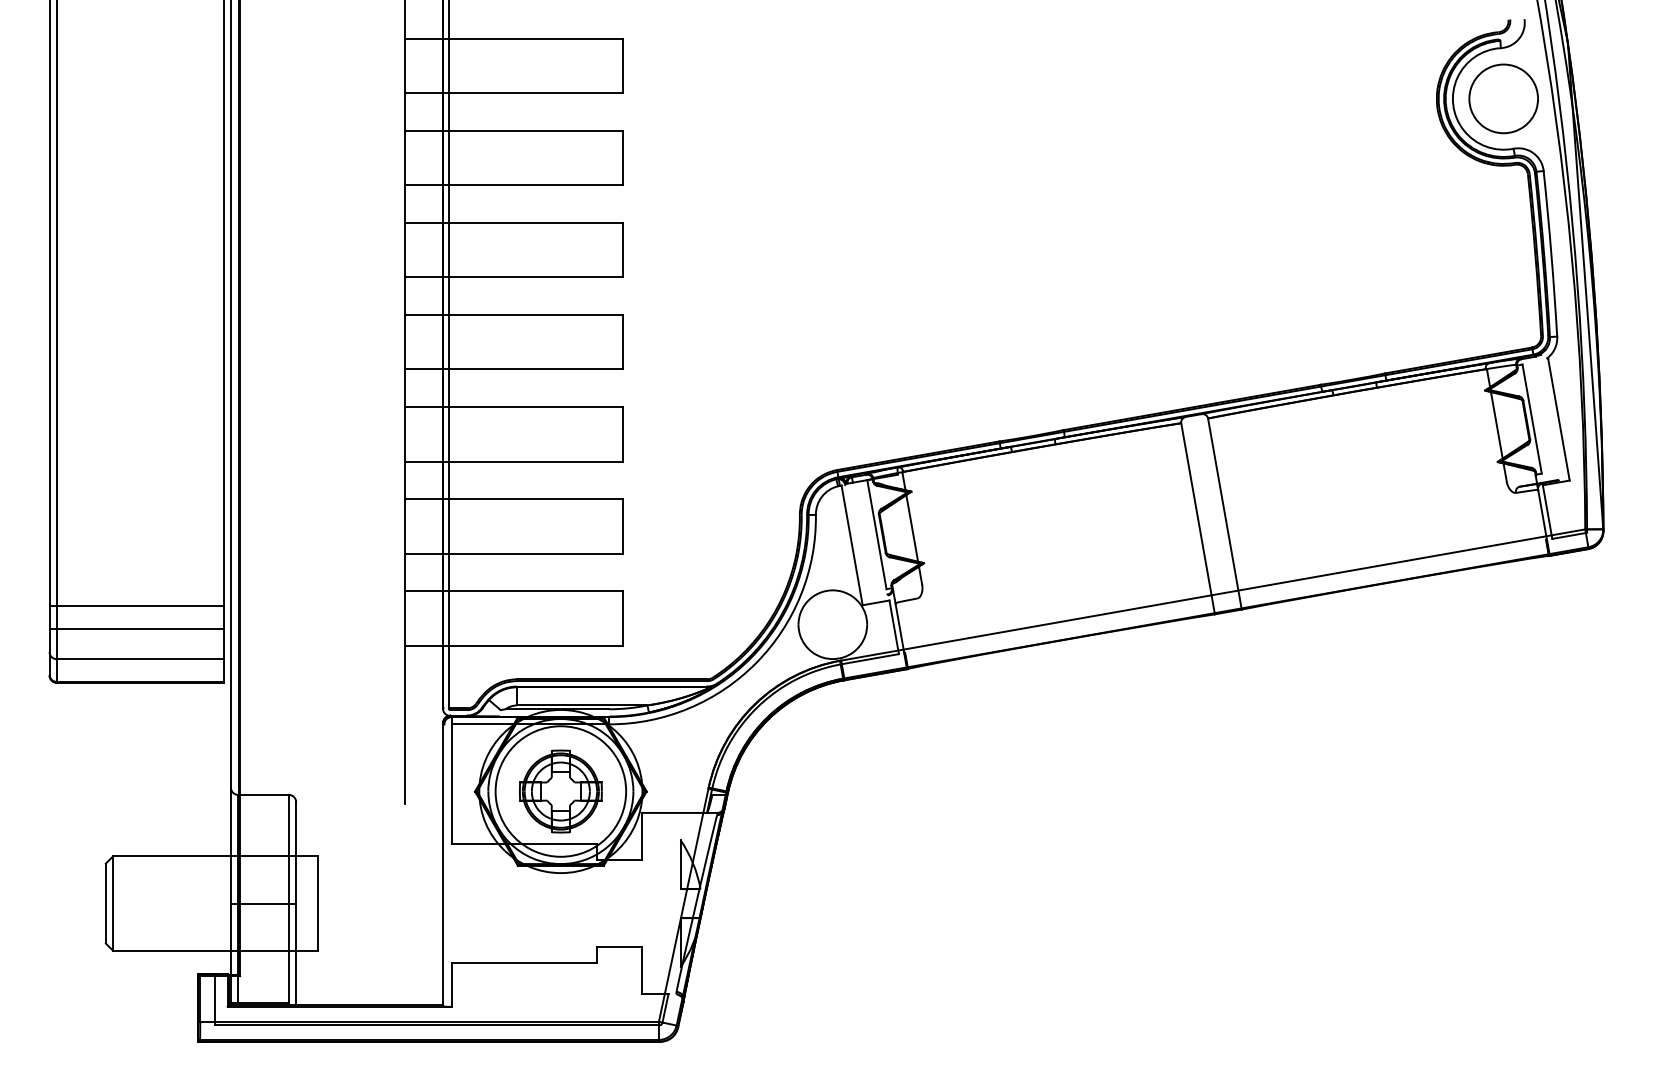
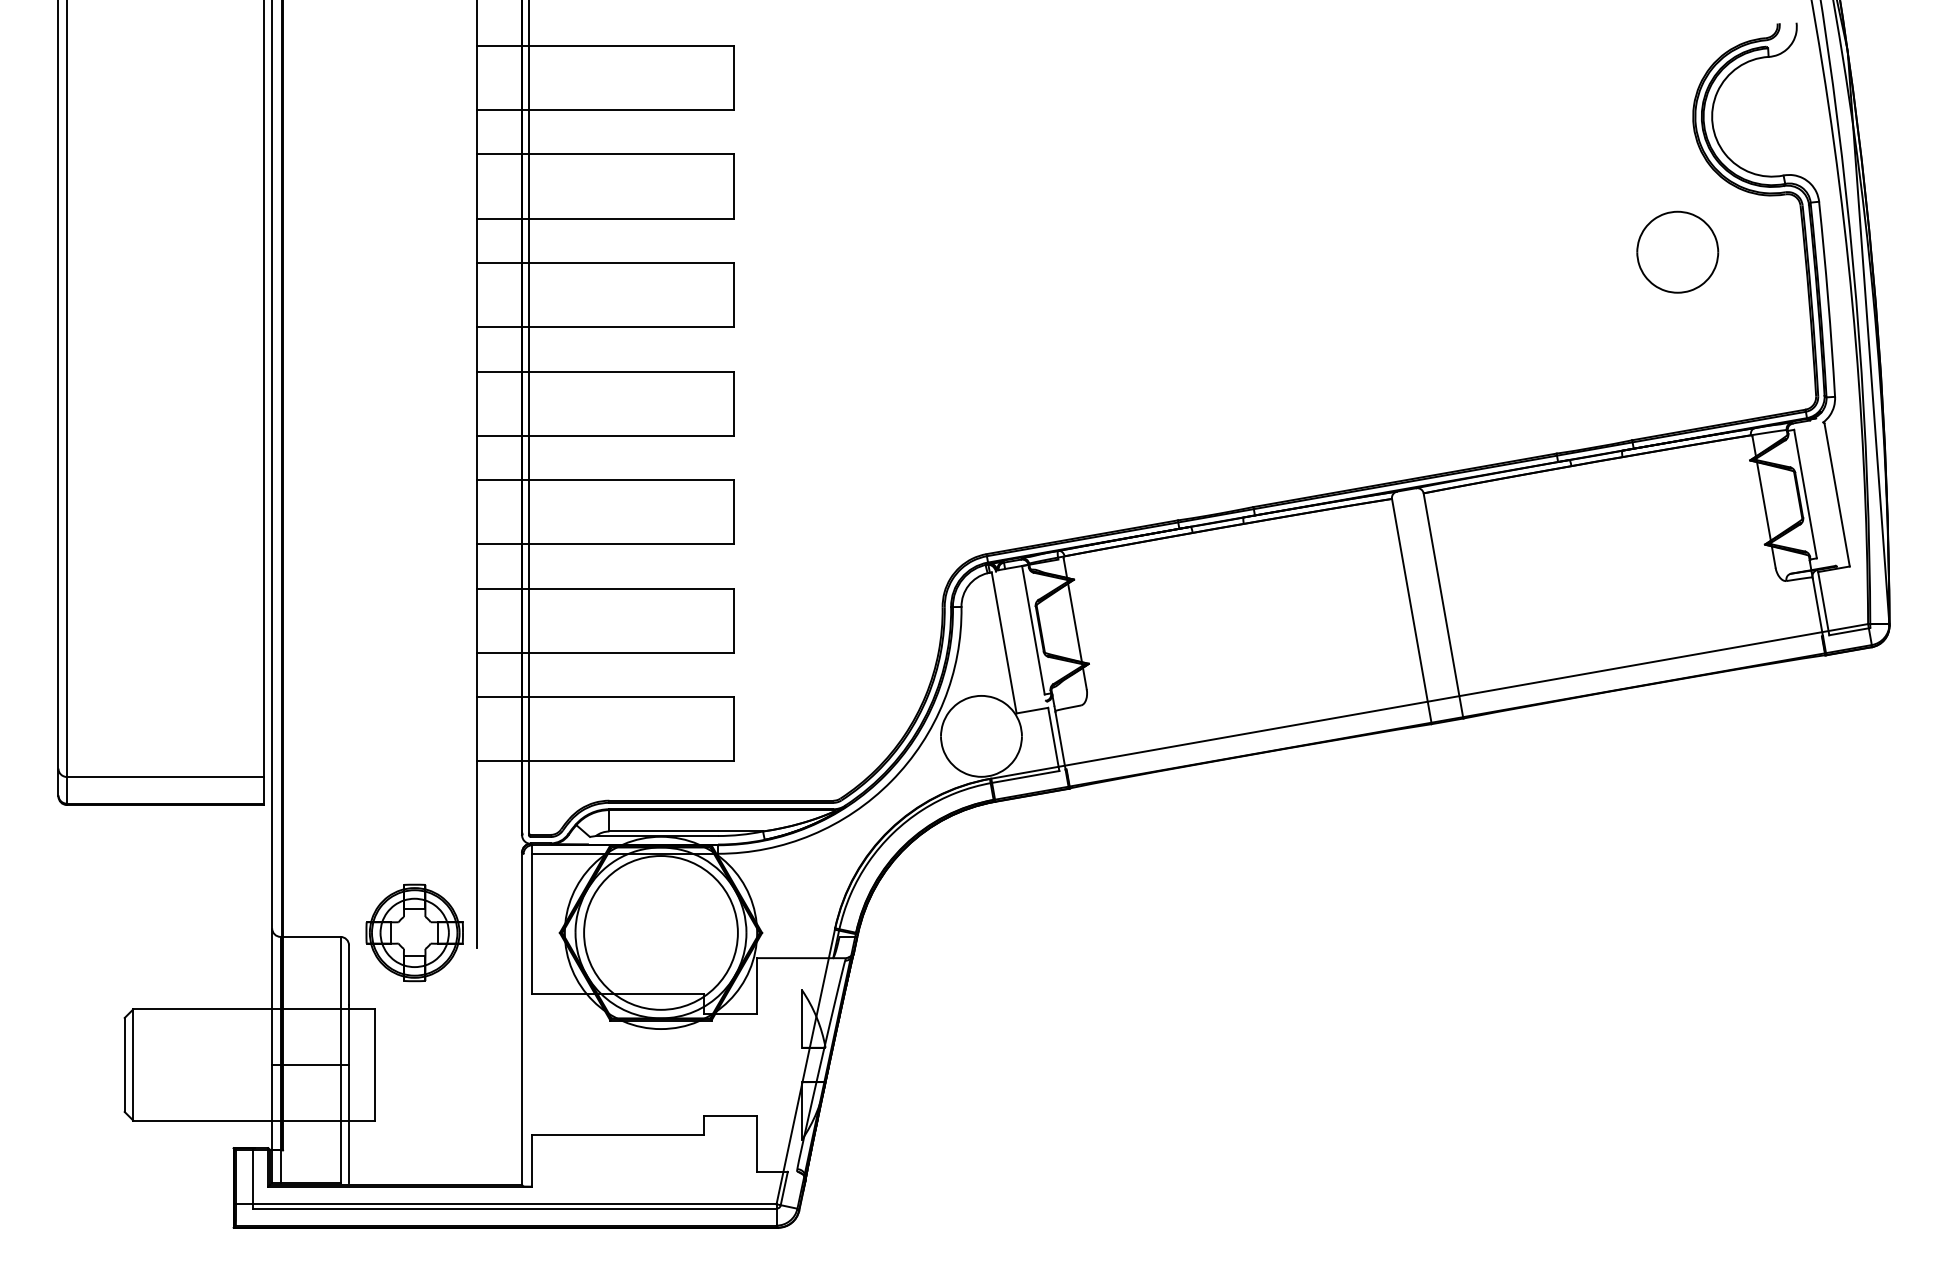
part: (1503, 98) -> (1677, 251), moved
line: (136, 605) -> (160, 713), removed
line: (136, 628) -> (160, 740), removed
part: (560, 791) -> (414, 932), moved

